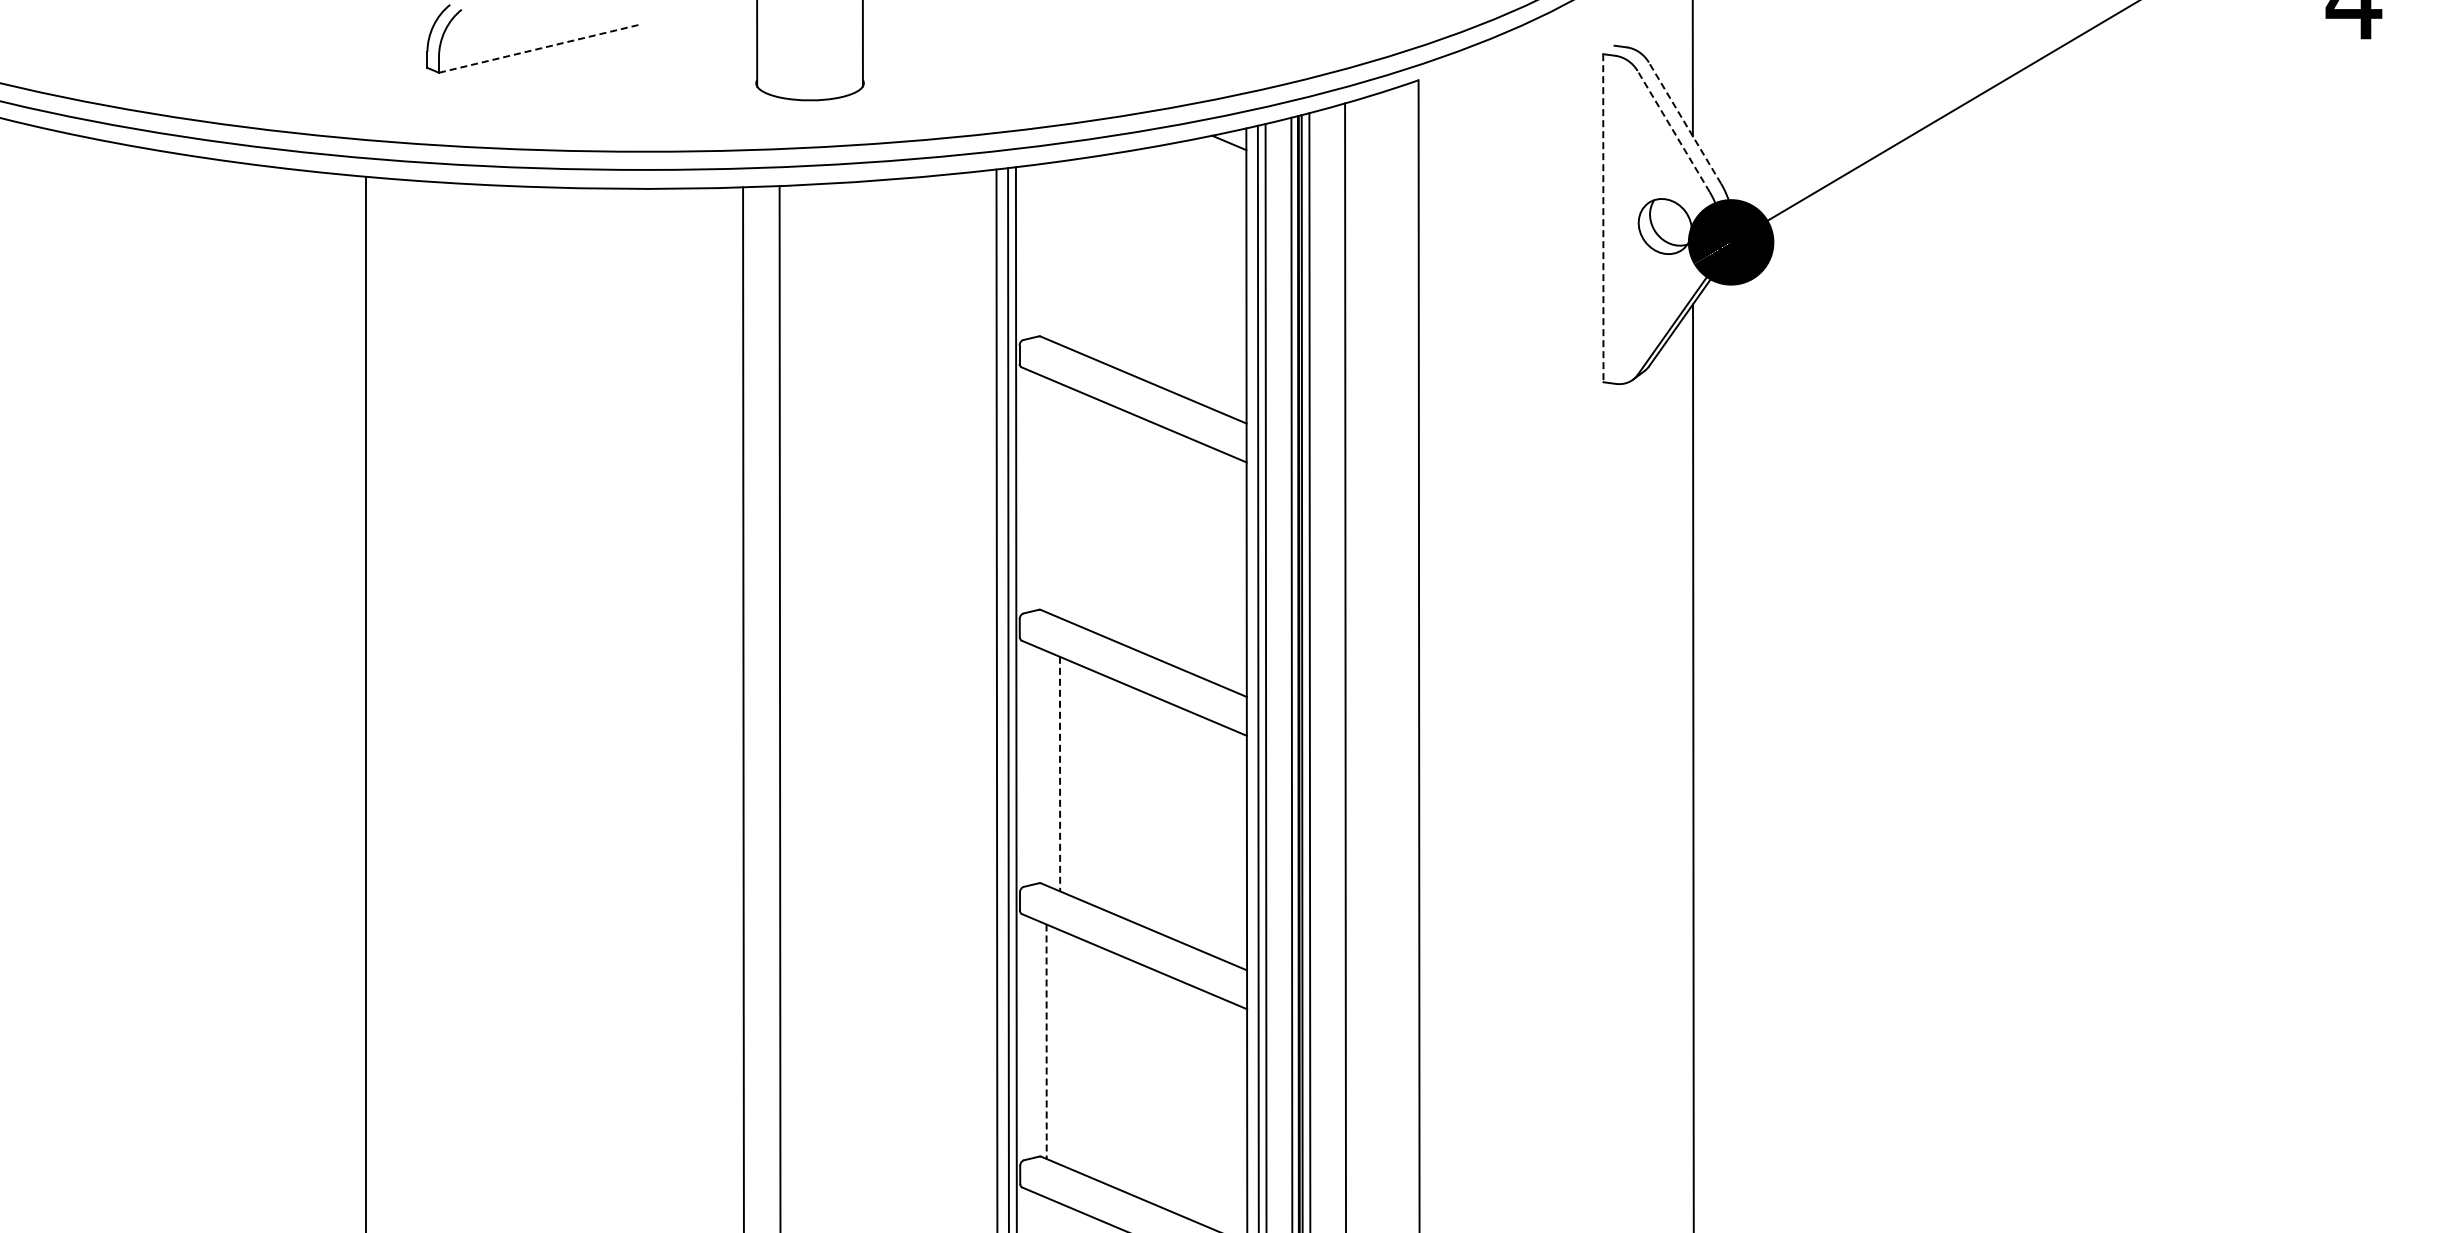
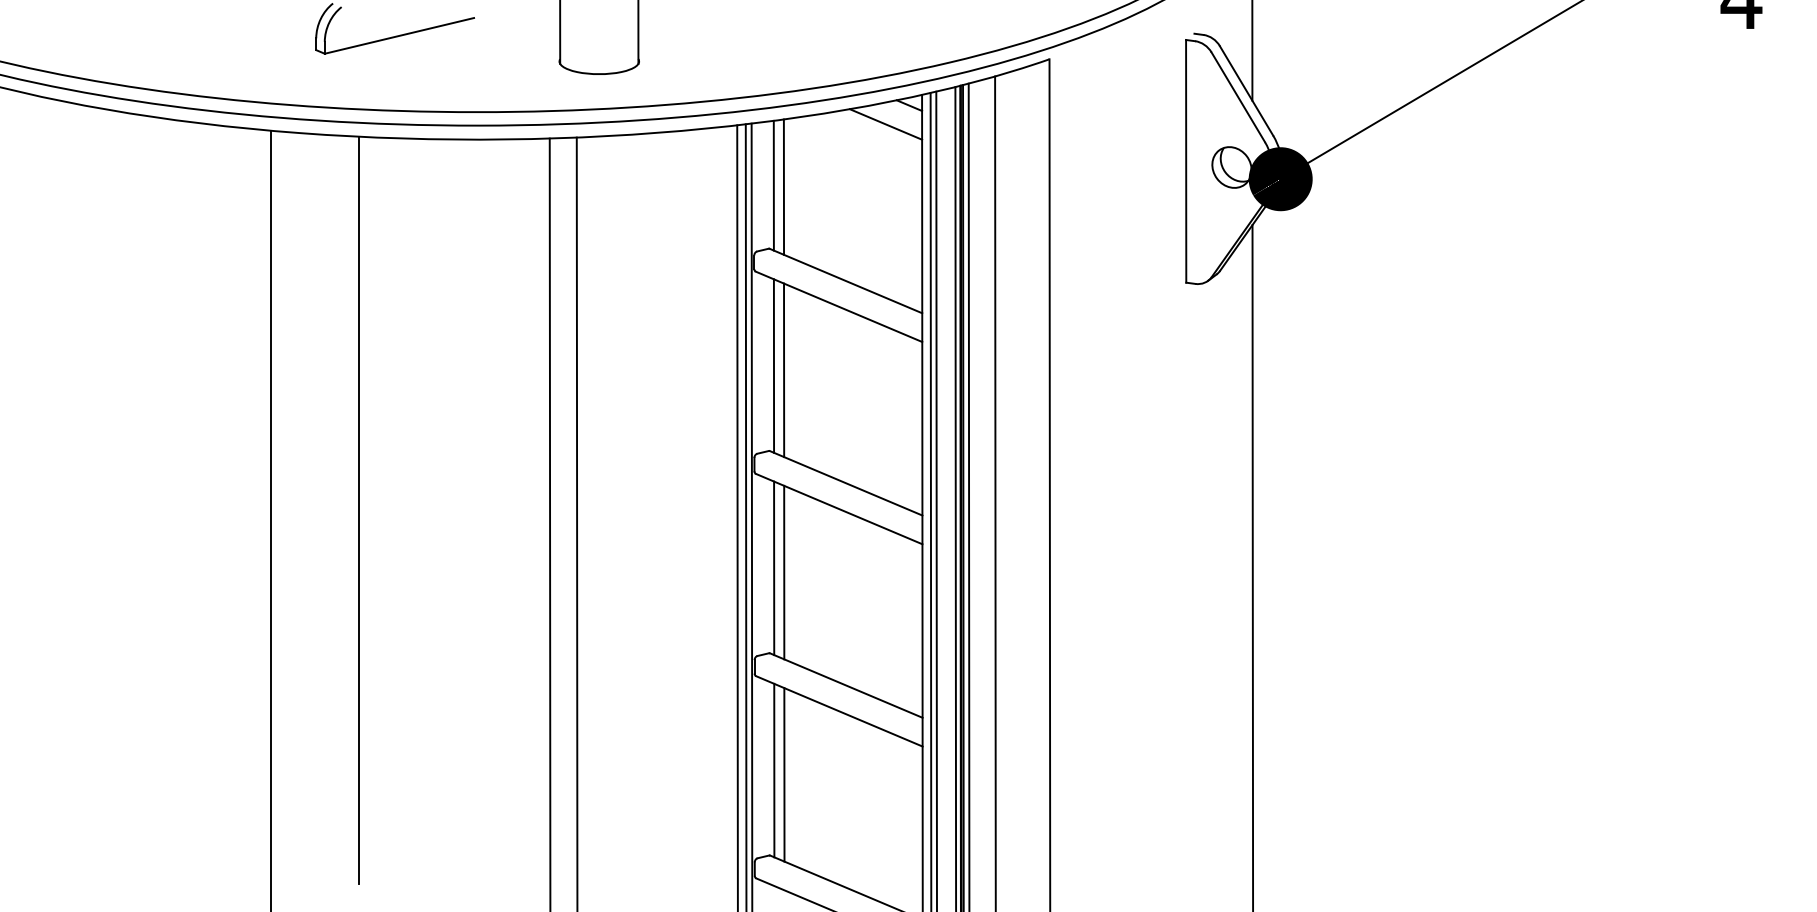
line: (539, 48) -> (399, 35), dashed -> solid
line: (1685, 123) -> (1246, 91), dashed -> solid
line: (1673, 131) -> (1238, 97), dashed -> solid
line: (1197, 168) -> (885, 124), added
line: (1603, 218) -> (1186, 161), dashed -> solid
line: (1045, 250) -> (773, 185), added
line: (1059, 252) -> (783, 186), added
line: (1046, 494) -> (774, 365), added
line: (1059, 500) -> (783, 370), added
line: (485, 689) -> (359, 510), added
line: (1046, 768) -> (774, 568), added
line: (1060, 774) -> (784, 572), dashed -> solid
line: (1046, 1042) -> (774, 771), dashed -> solid
line: (1060, 1047) -> (784, 774), added

